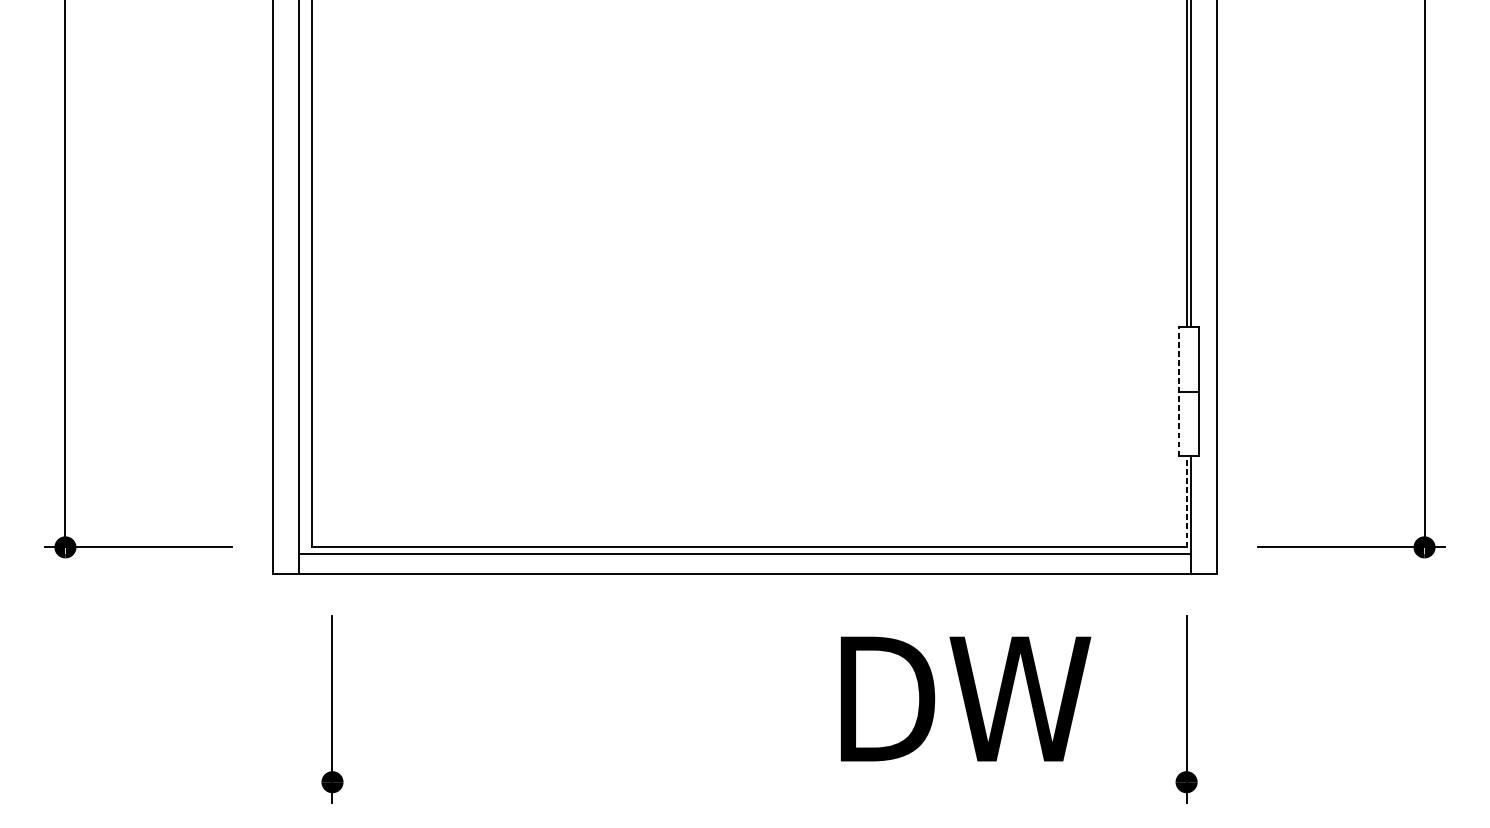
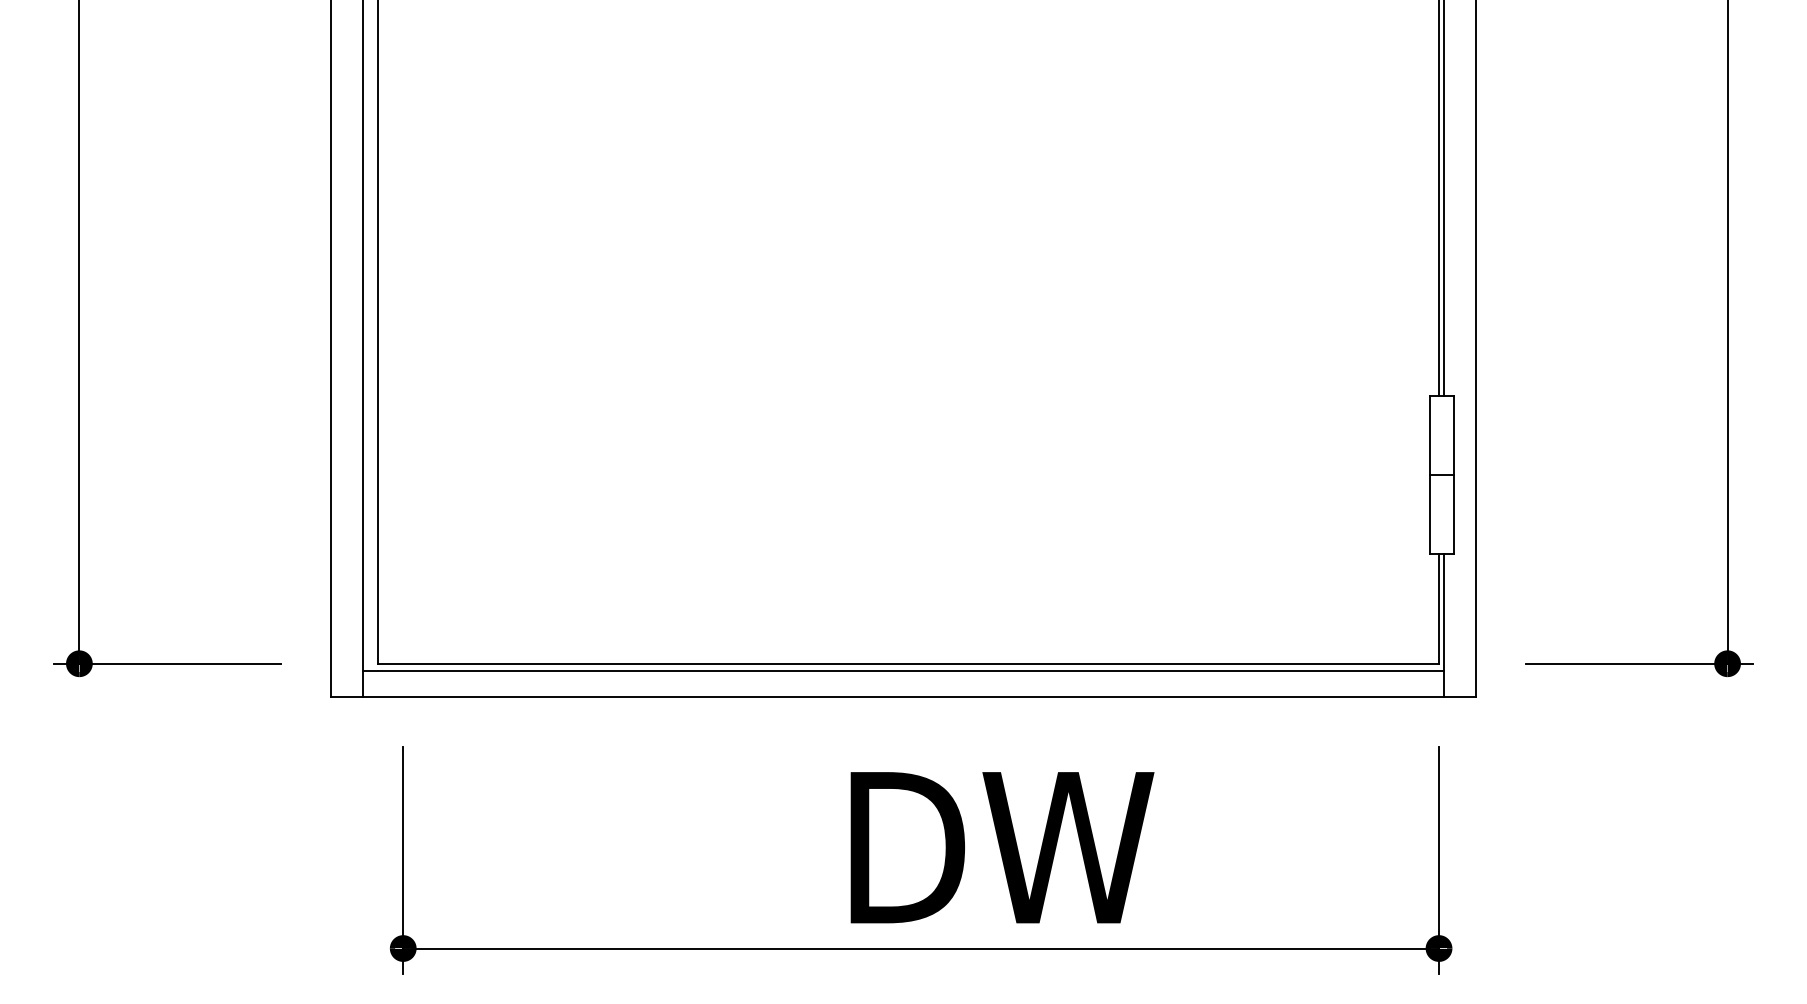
line: (1178, 391) -> (1429, 474), dashed -> solid
line: (1186, 501) -> (1439, 608), dashed -> solid
text: (965, 698) -> (1002, 847), moved
line: (759, 782) -> (921, 948), added

